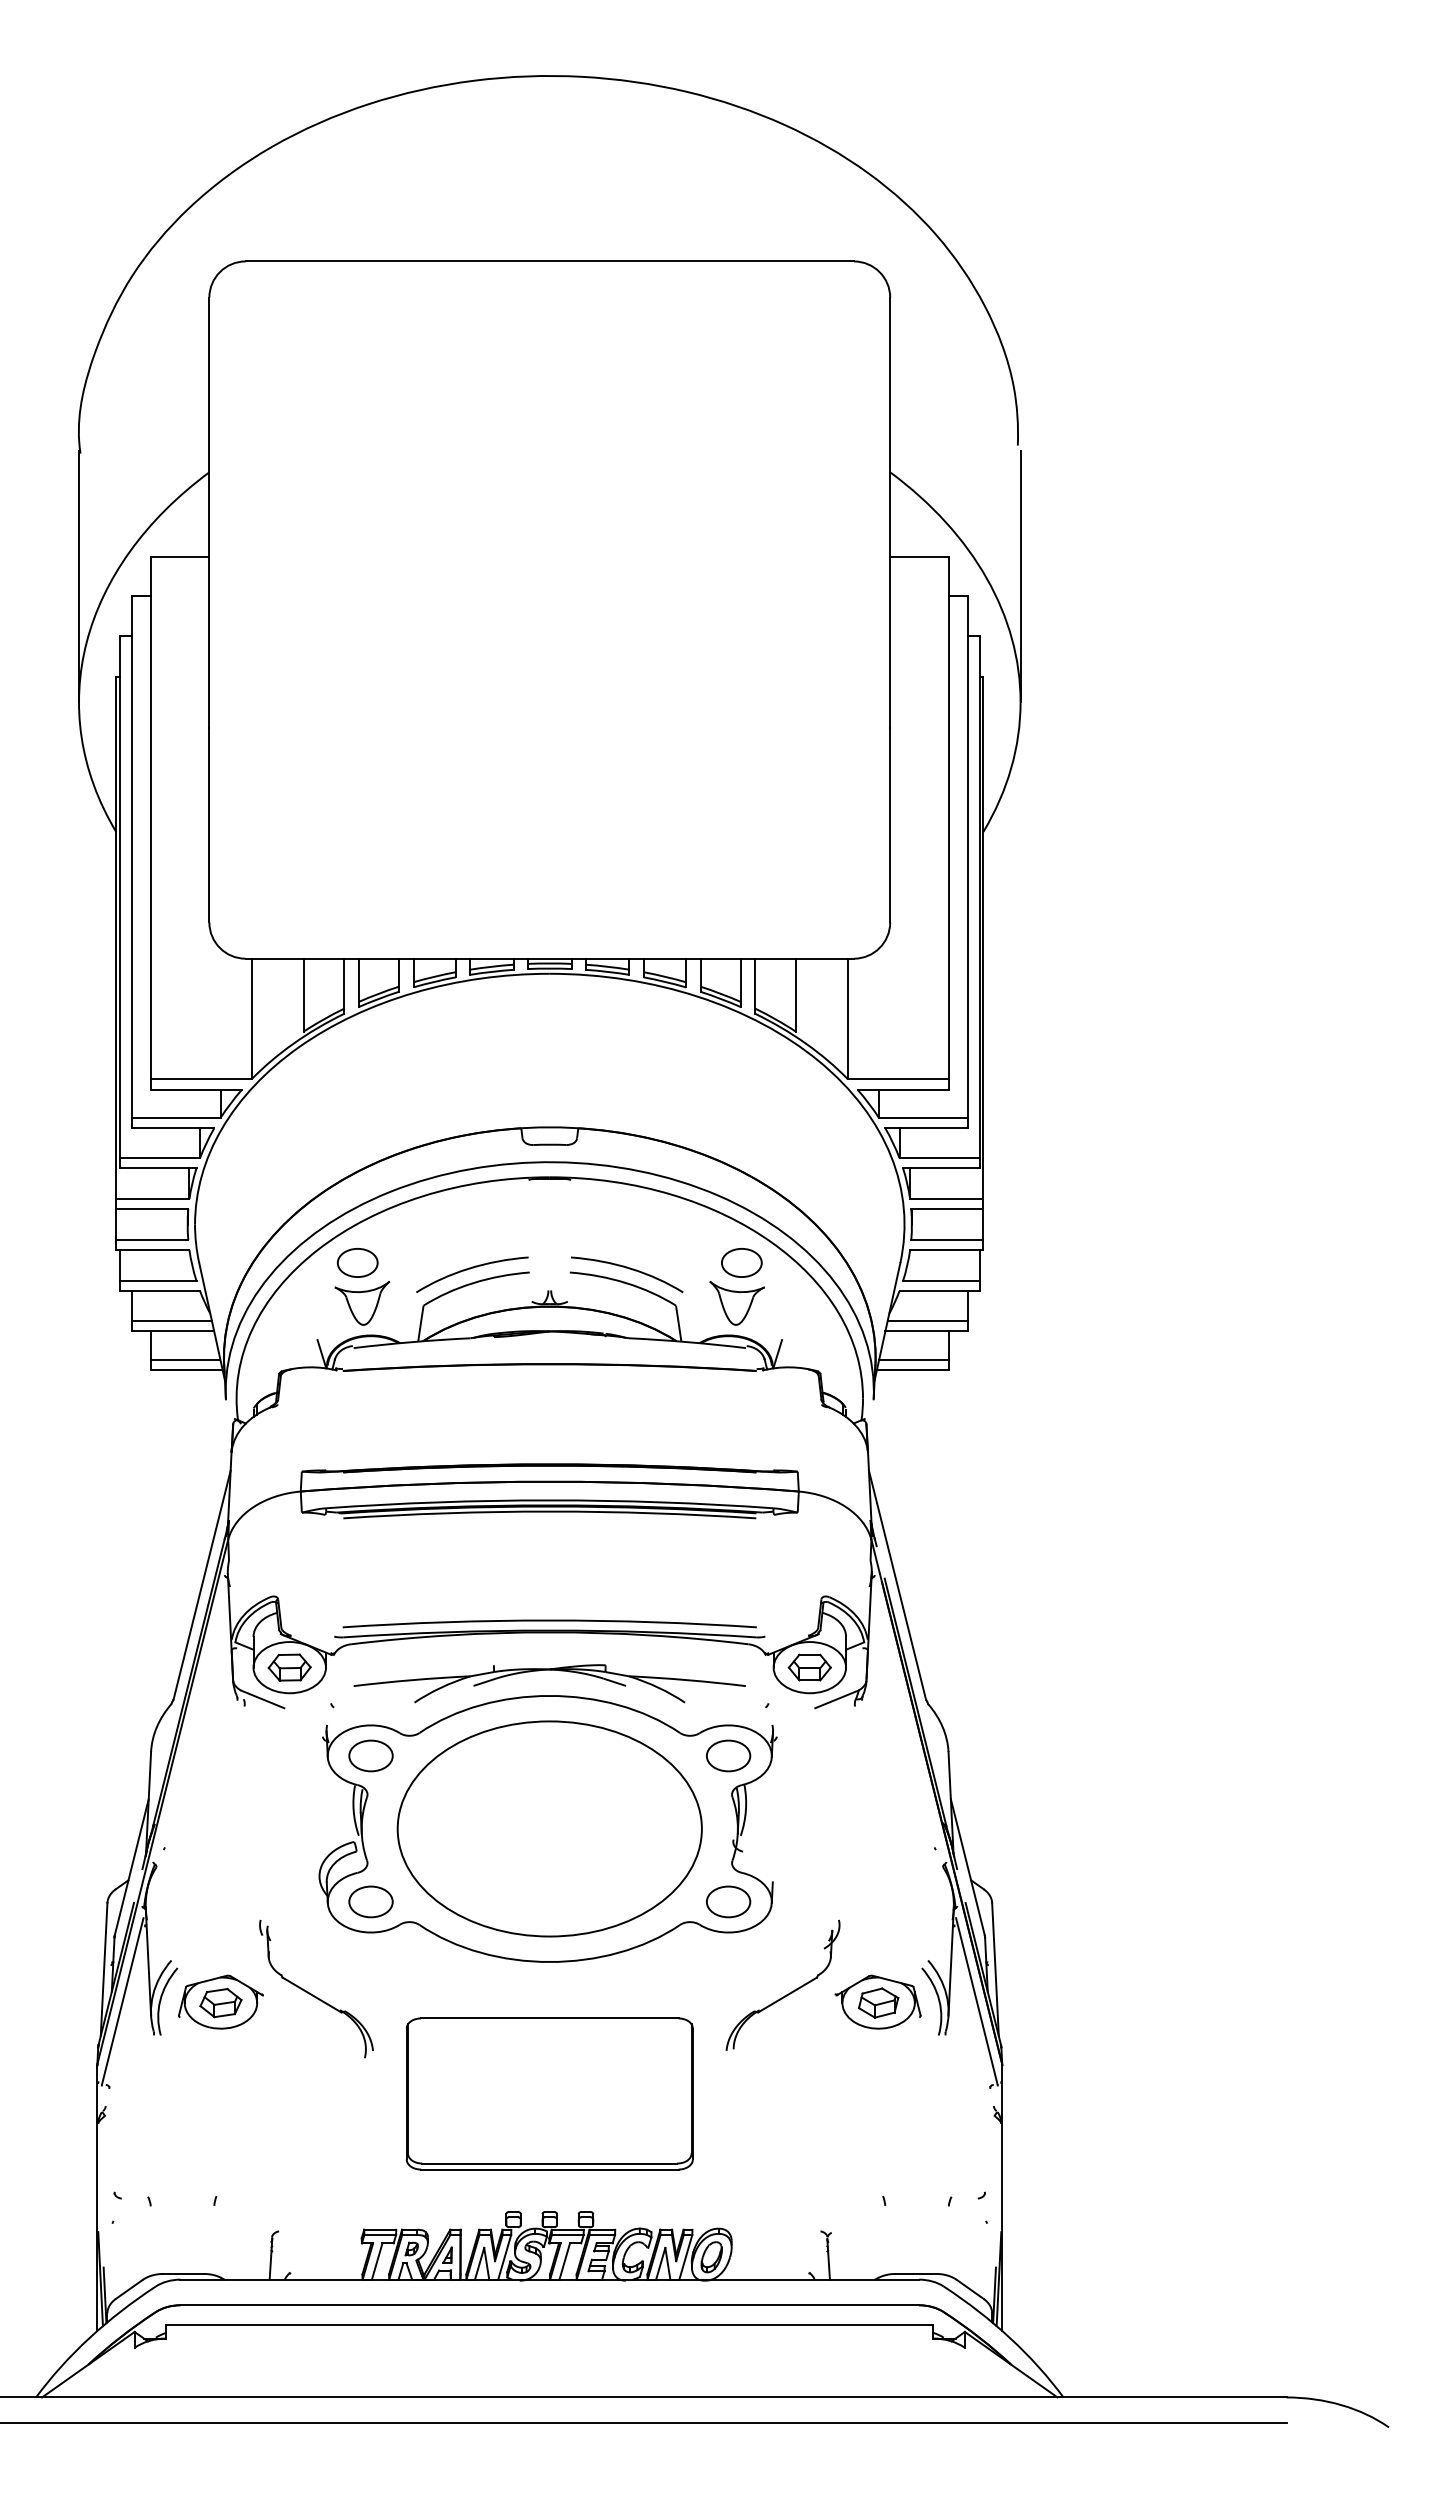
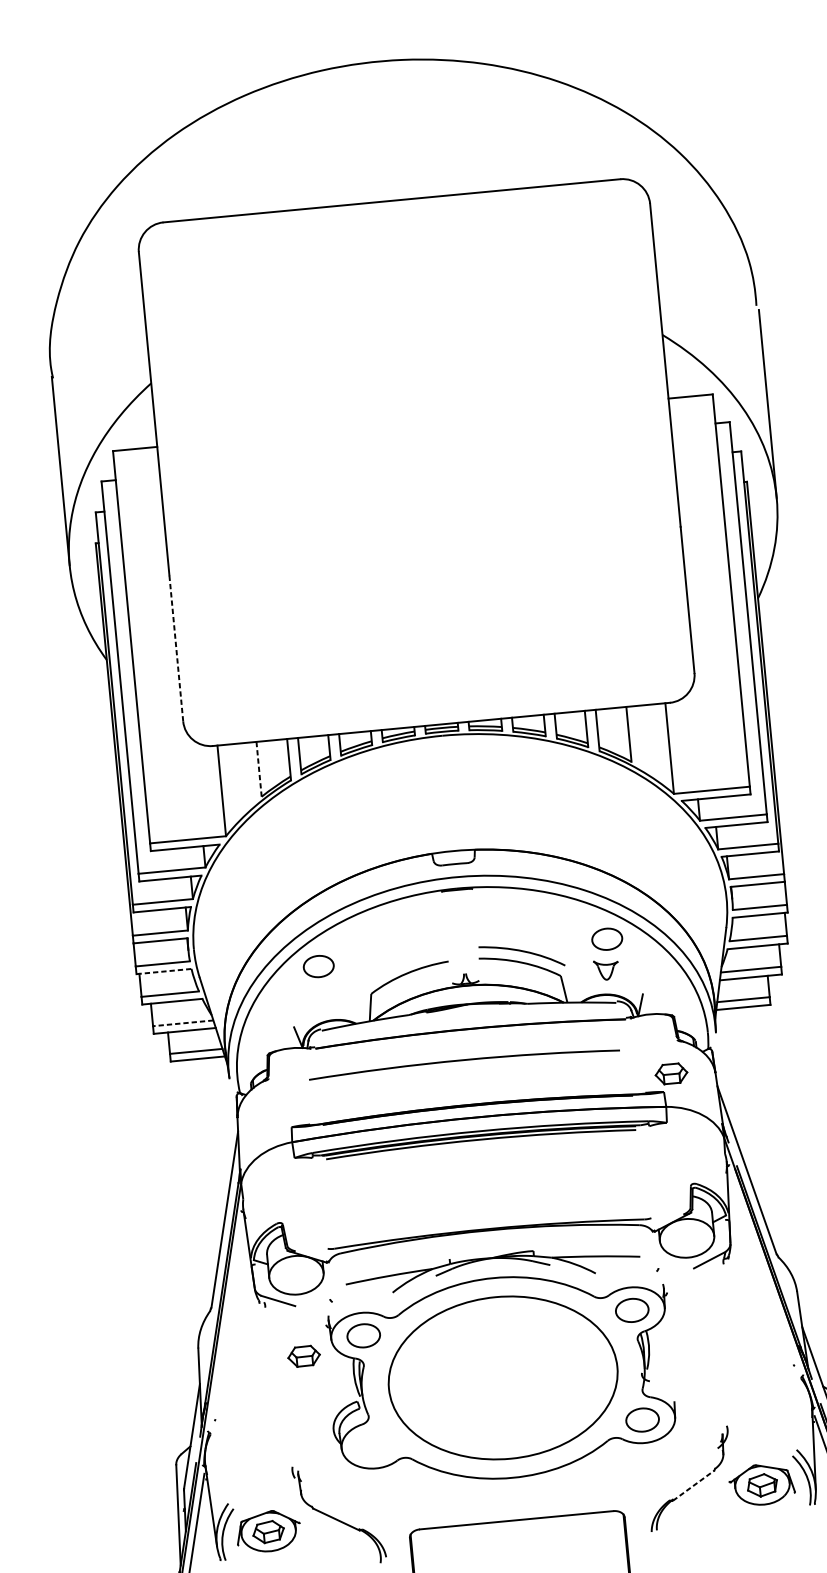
line: (209, 824) -> (176, 647), solid -> dashed
line: (303, 995) -> (259, 769), solid -> dashed
line: (152, 1250) -> (163, 971), solid -> dashed
curve: (470, 1269) -> (403, 963), removed
part: (362, 1303) -> (325, 996), removed
part: (736, 1303) -> (606, 970), size x0.6
line: (171, 1320) -> (183, 1022), solid -> dashed
curve: (549, 1621) -> (463, 1060), moved
part: (289, 1667) -> (303, 1356), moved
part: (809, 1667) -> (671, 1073), moved
part: (370, 1901) -> (373, 1445), removed
line: (787, 1994) -> (693, 1485), solid -> dashed

